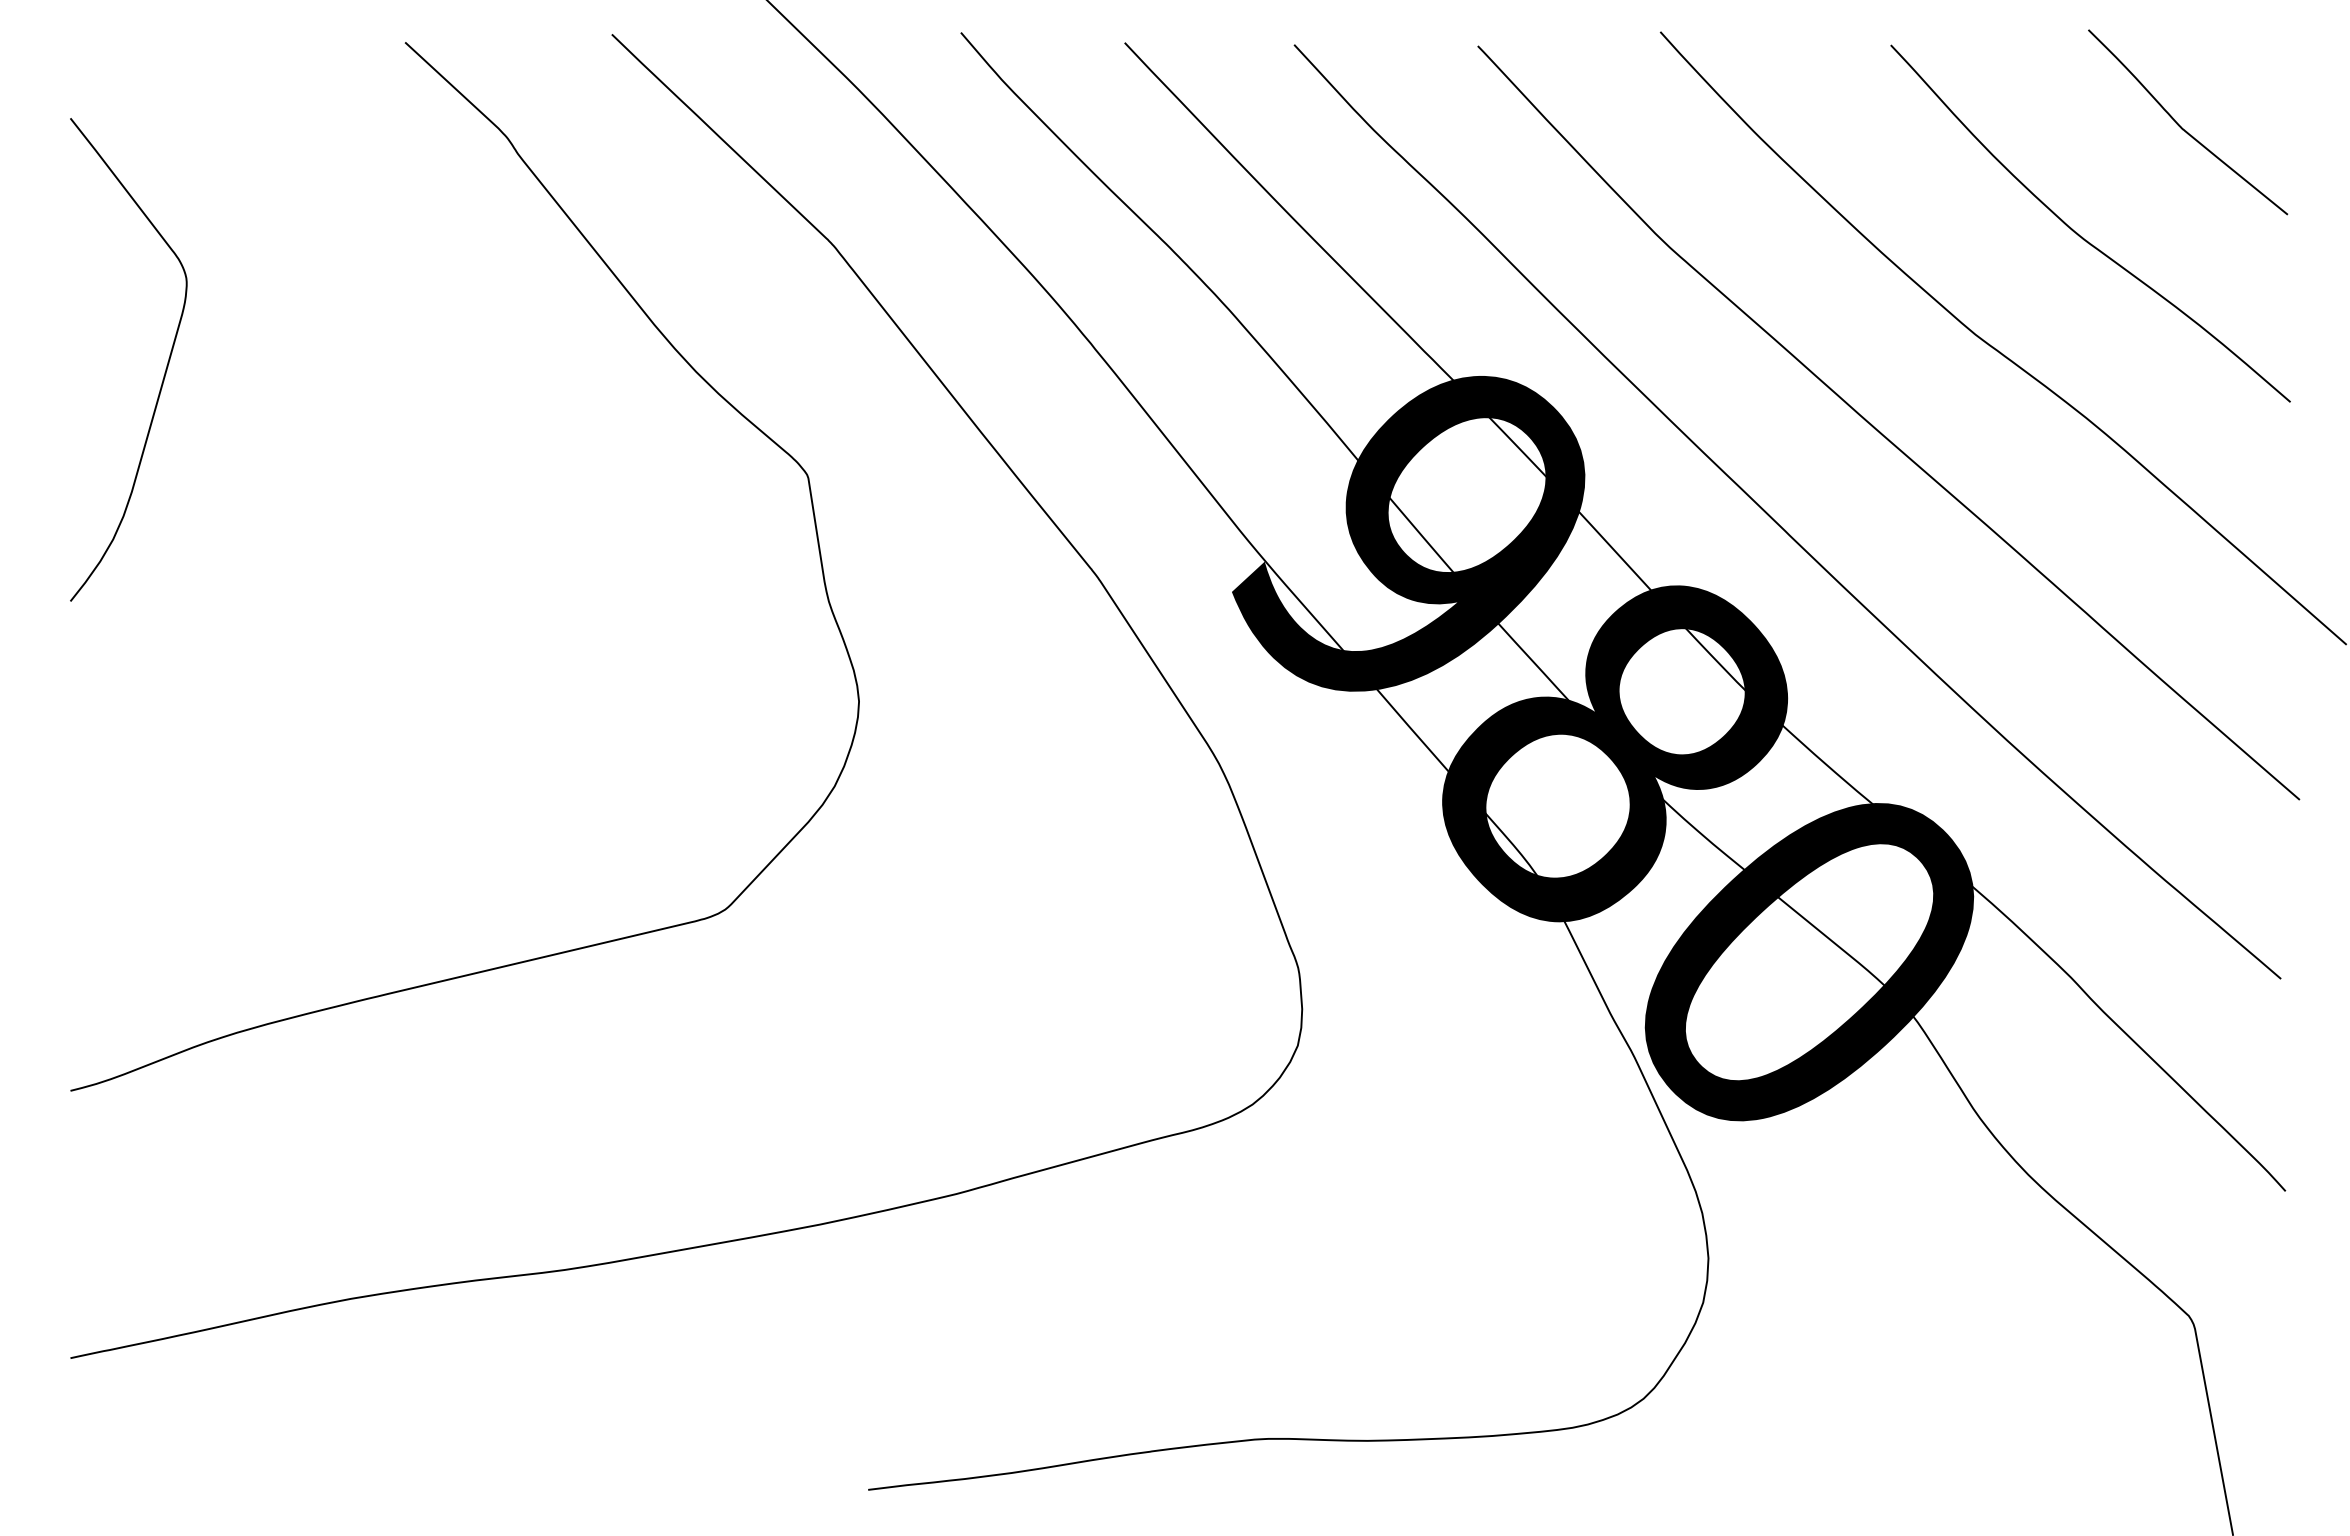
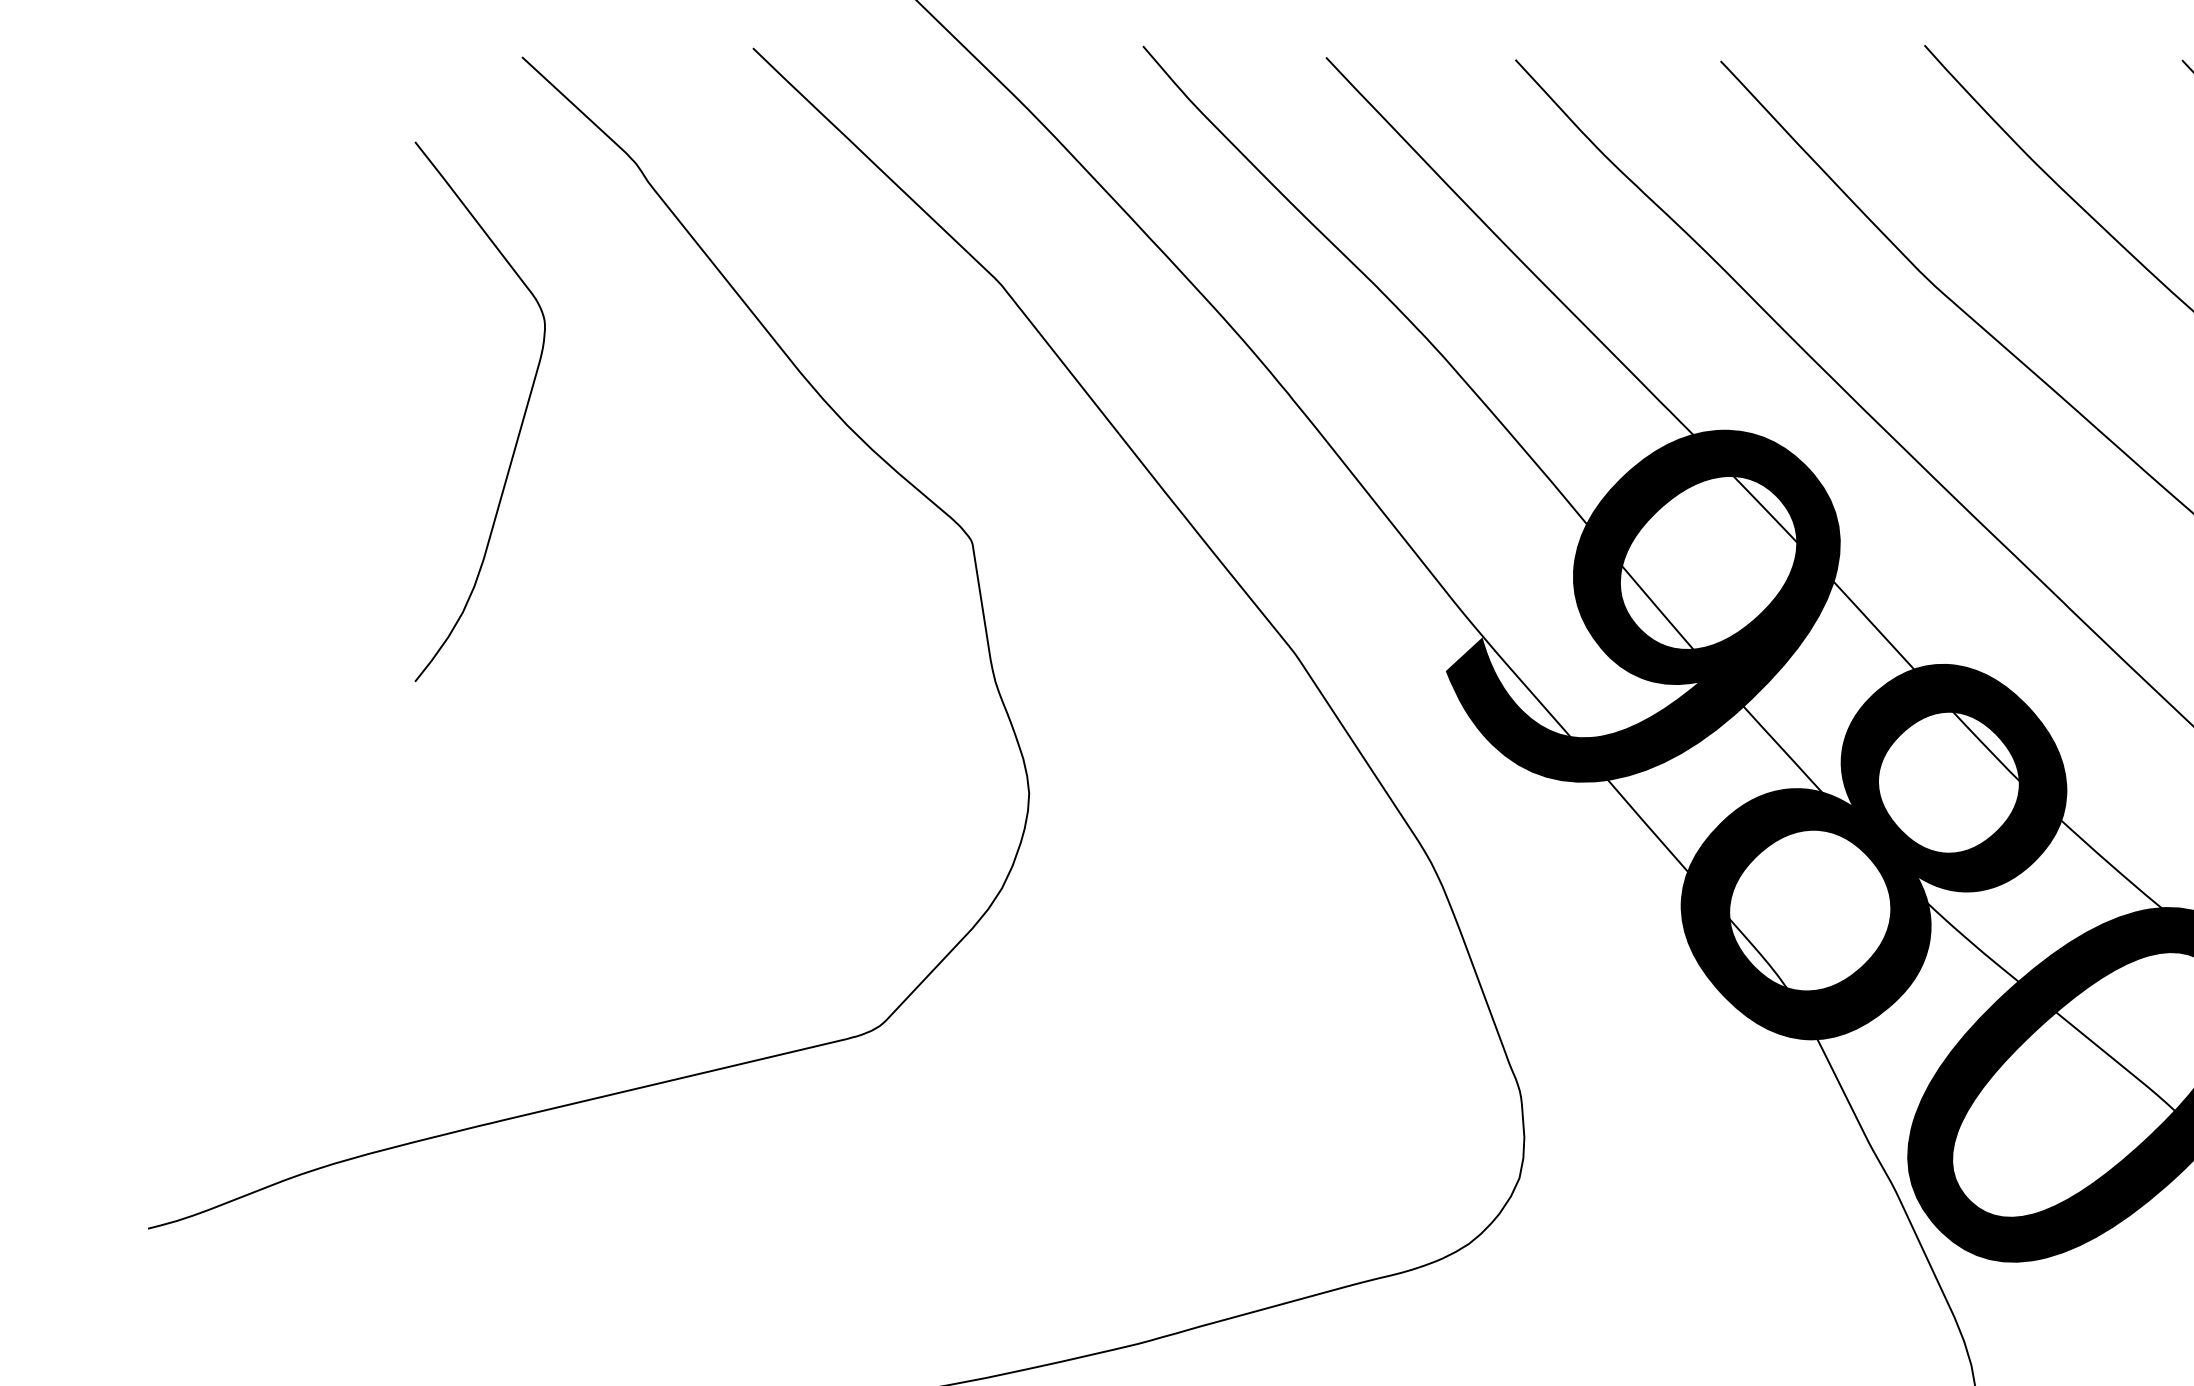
curve: (165, 368) -> (521, 421), moved

